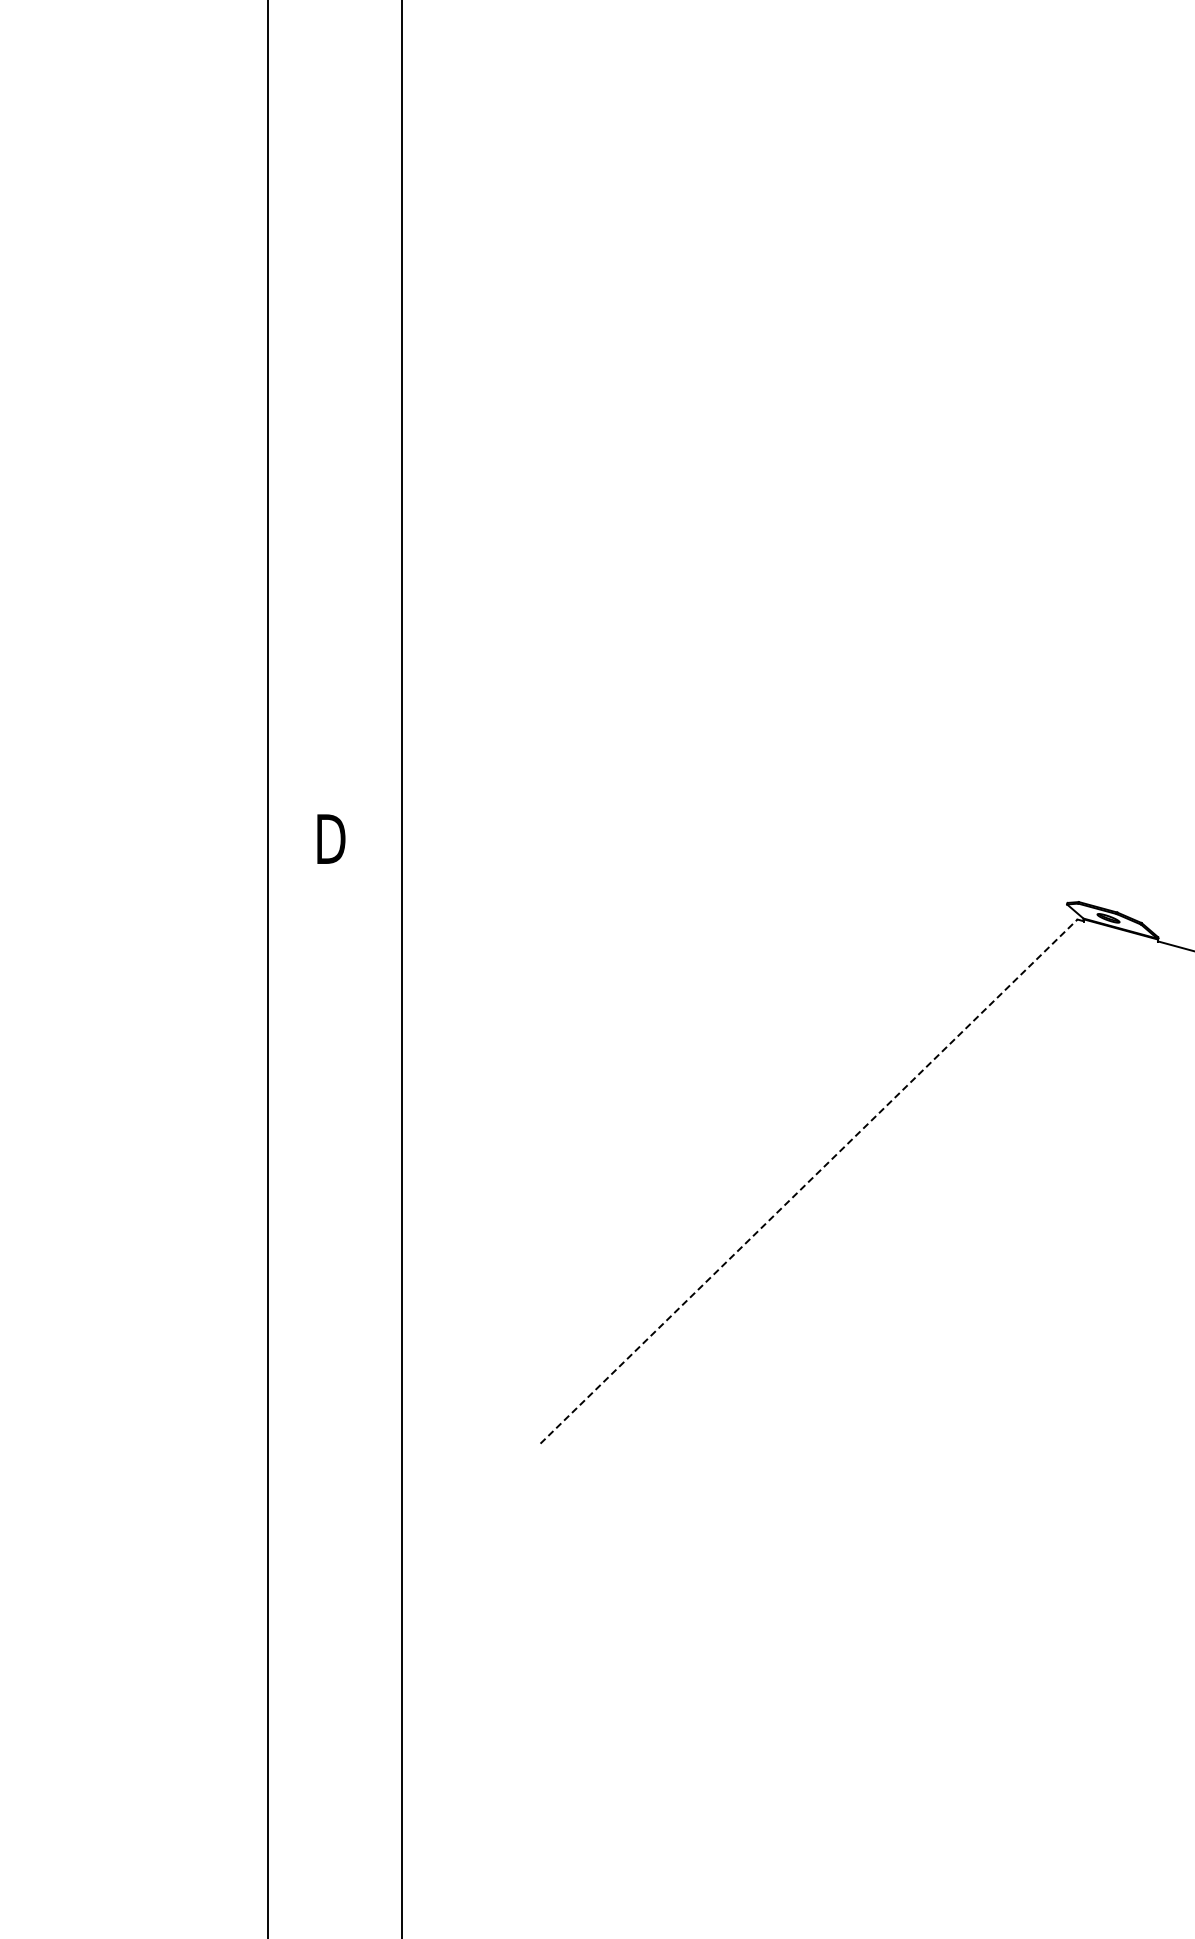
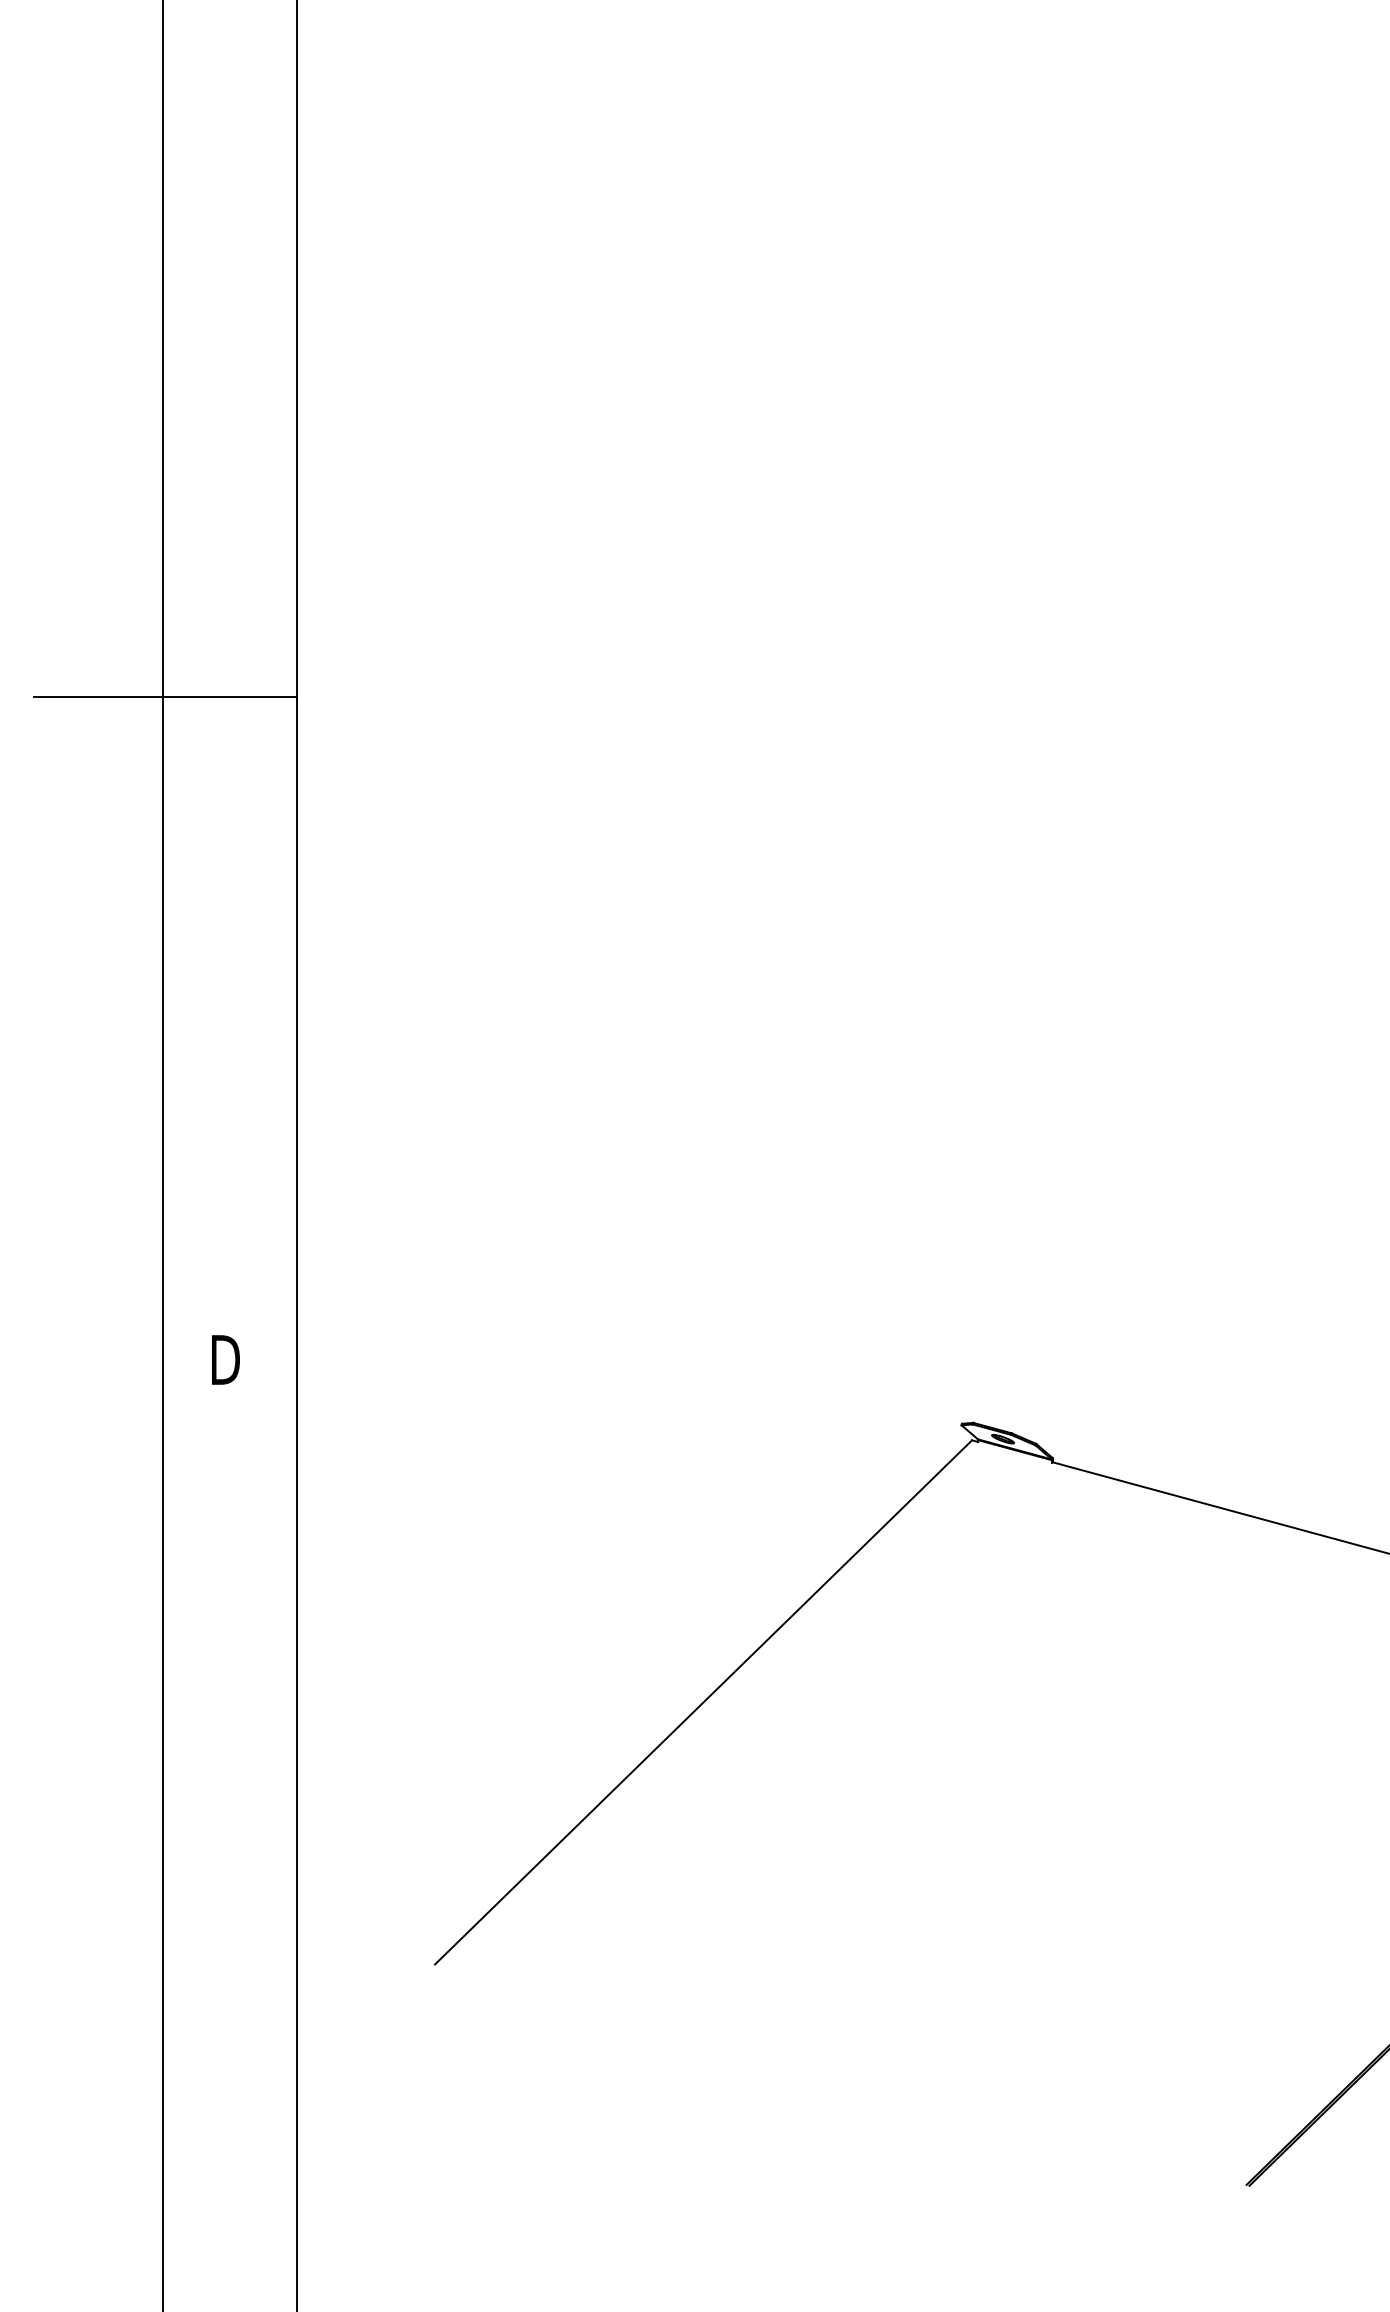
line: (270, 176) -> (165, 697), added
line: (808, 1181) -> (703, 1702), dashed -> solid

